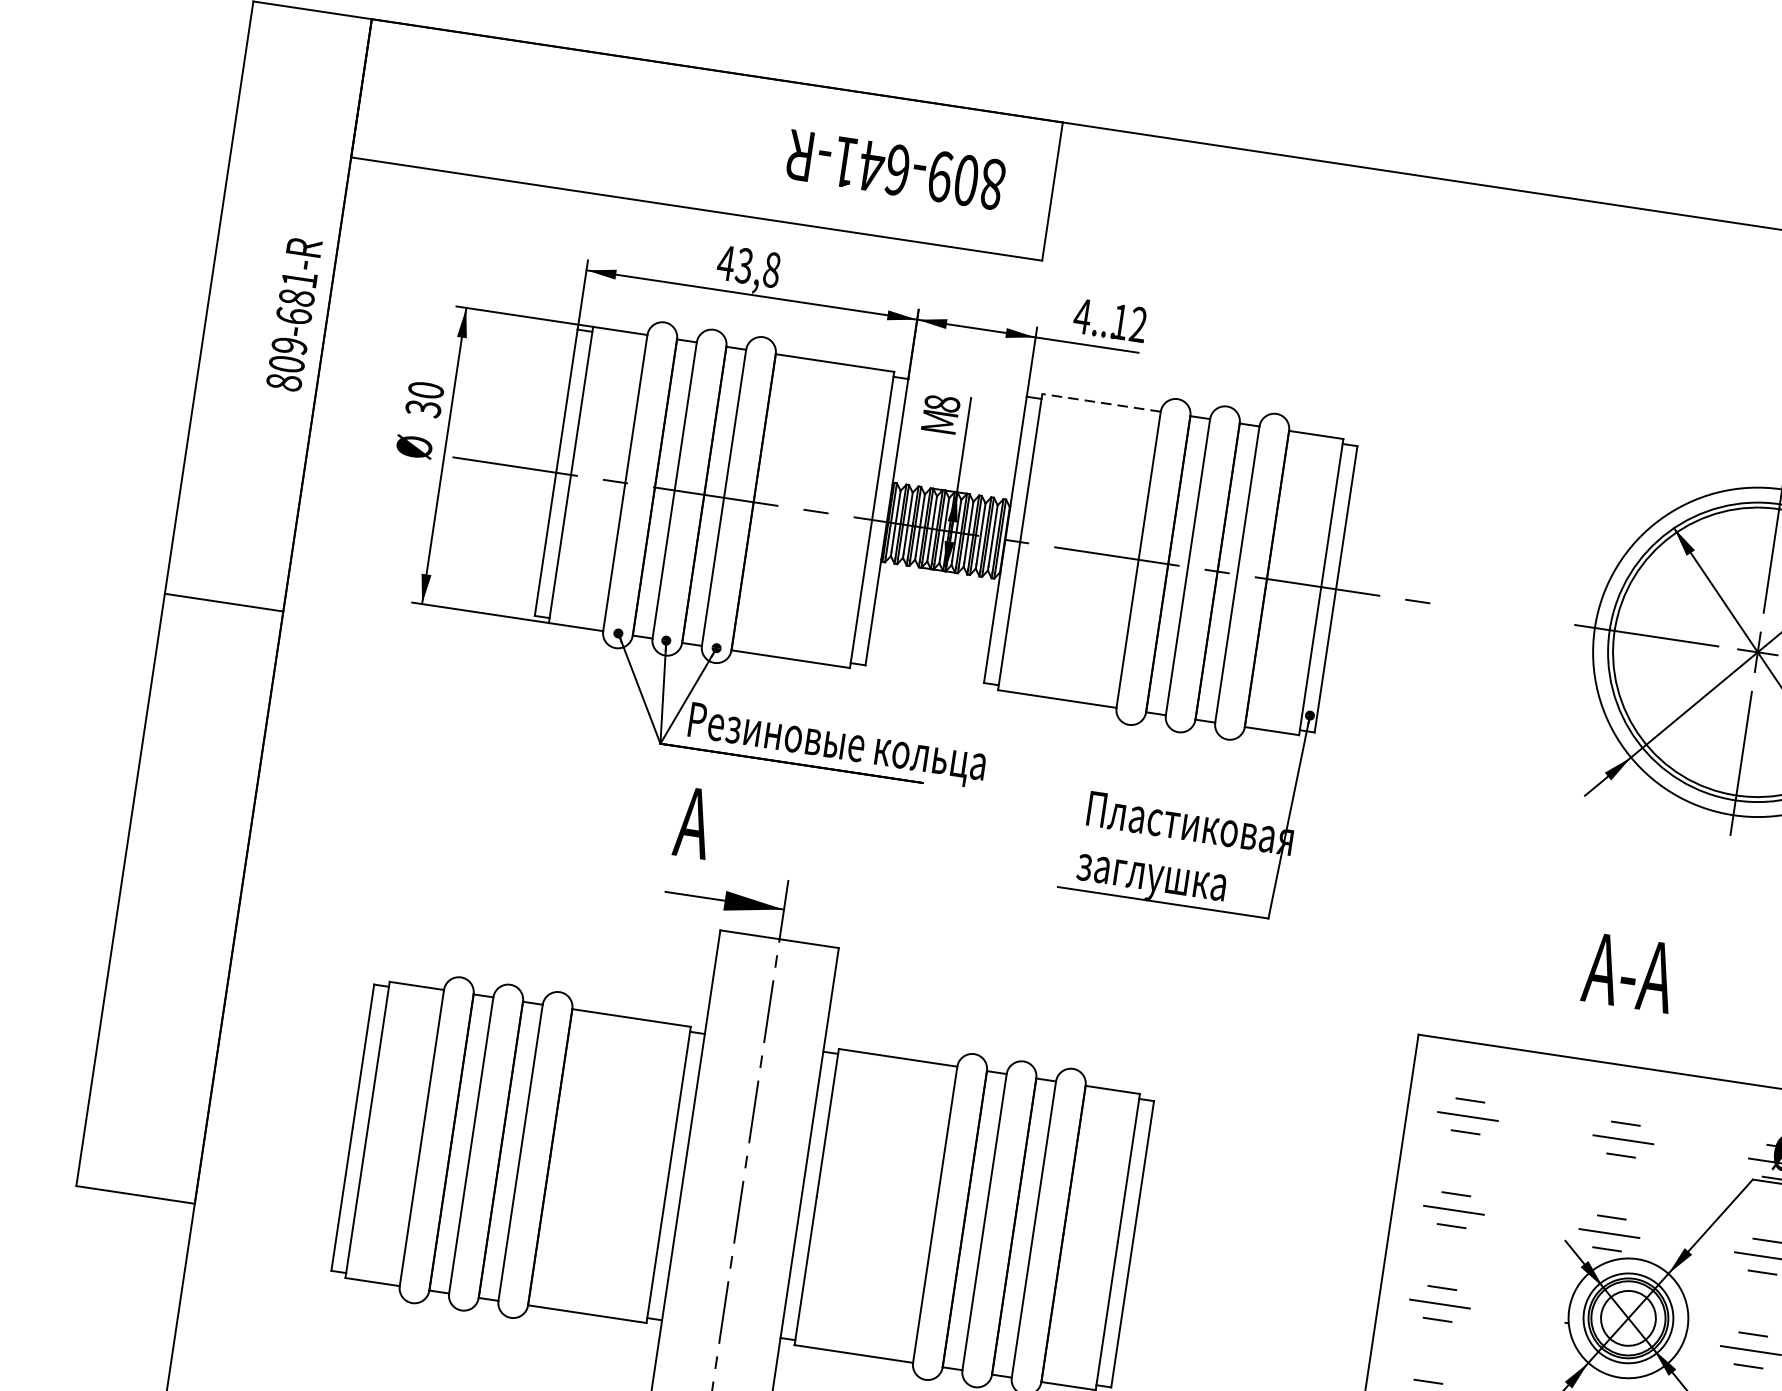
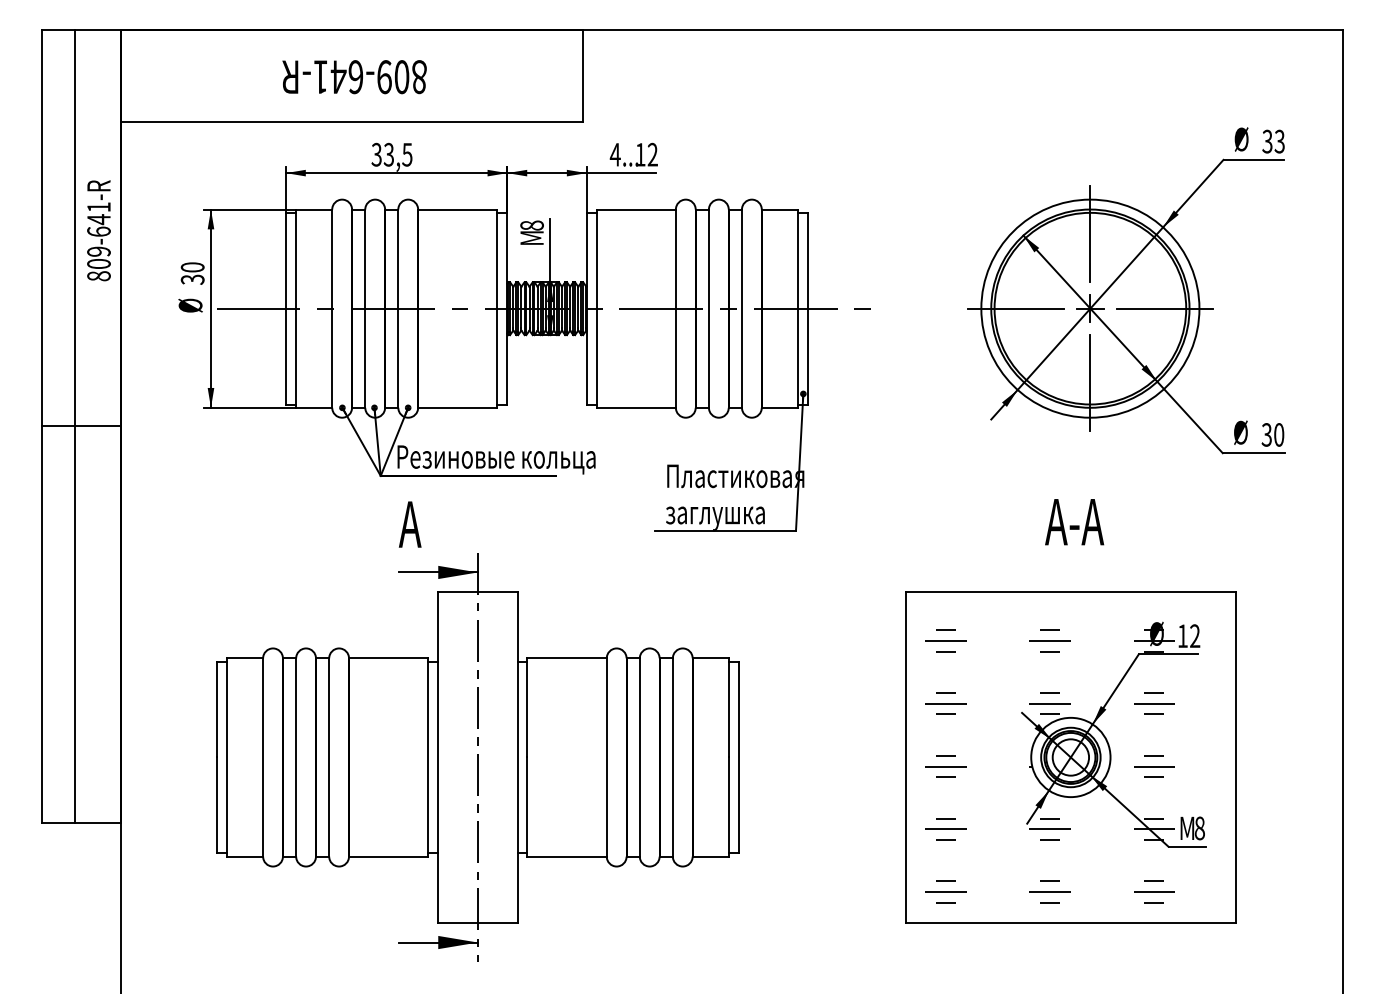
text: (895, 170) -> (354, 77), moved
text: (748, 266) -> (391, 154), 43,8 -> 33,5
text: (296, 297) -> (98, 219), 809-681-R -> 809-641-R
line: (1101, 402) -> (636, 209), dashed -> solid
line: (214, 600) -> (74, 425), added
text: (1629, 973) -> (1074, 522), moved

